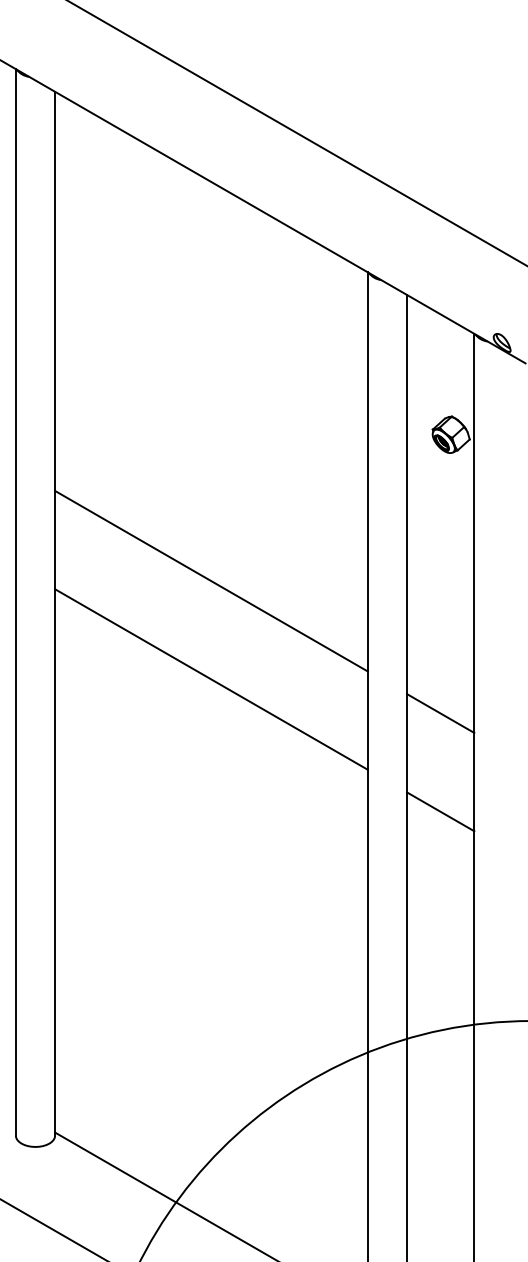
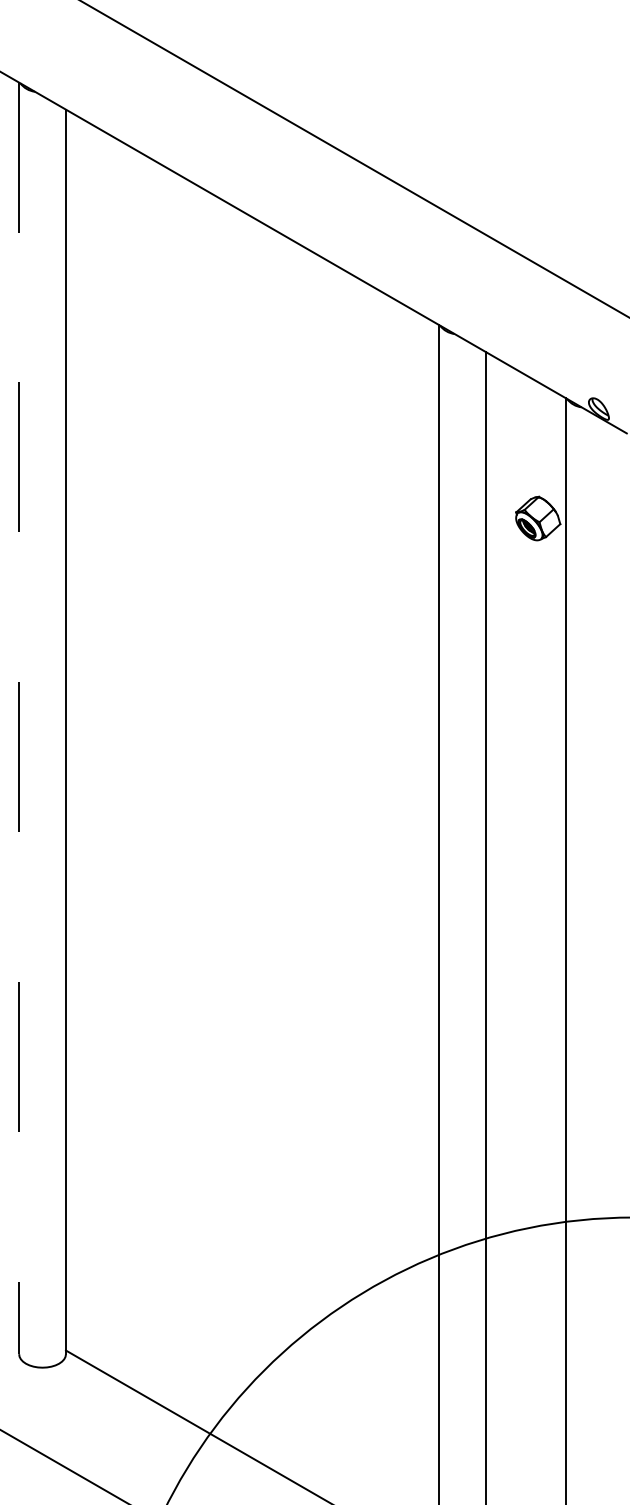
line: (211, 580) -> (252, 692), removed
line: (15, 602) -> (18, 718), solid -> dashed
line: (211, 679) -> (252, 810), removed
line: (440, 713) -> (525, 850), removed
line: (440, 811) -> (525, 967), removed

